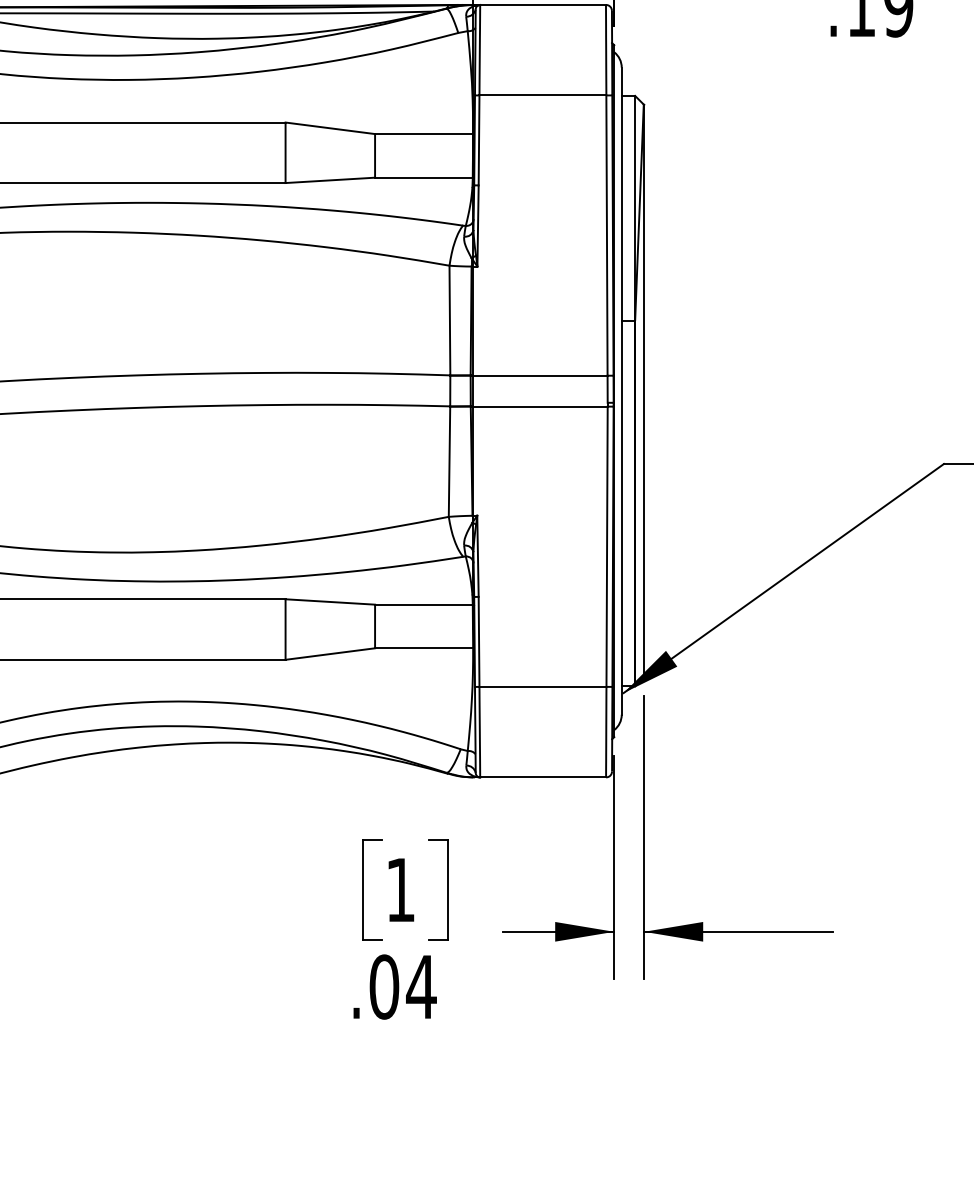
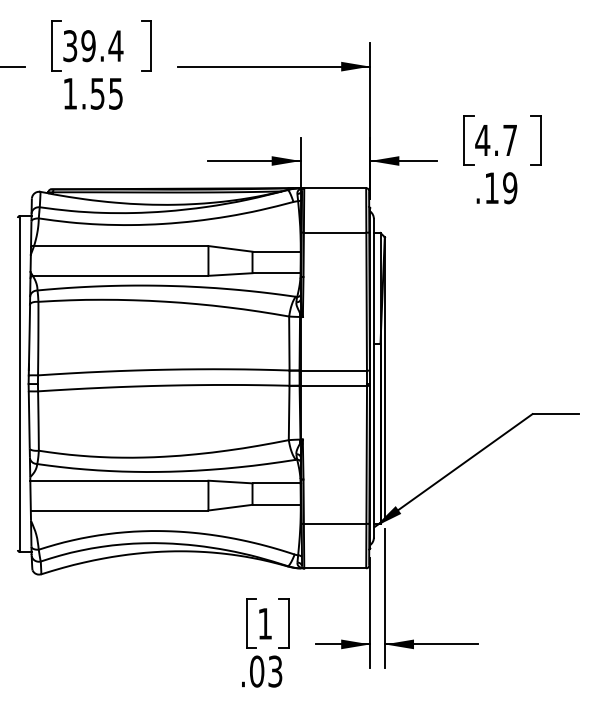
text: (419, 986) -> (274, 671), .04 -> .03

